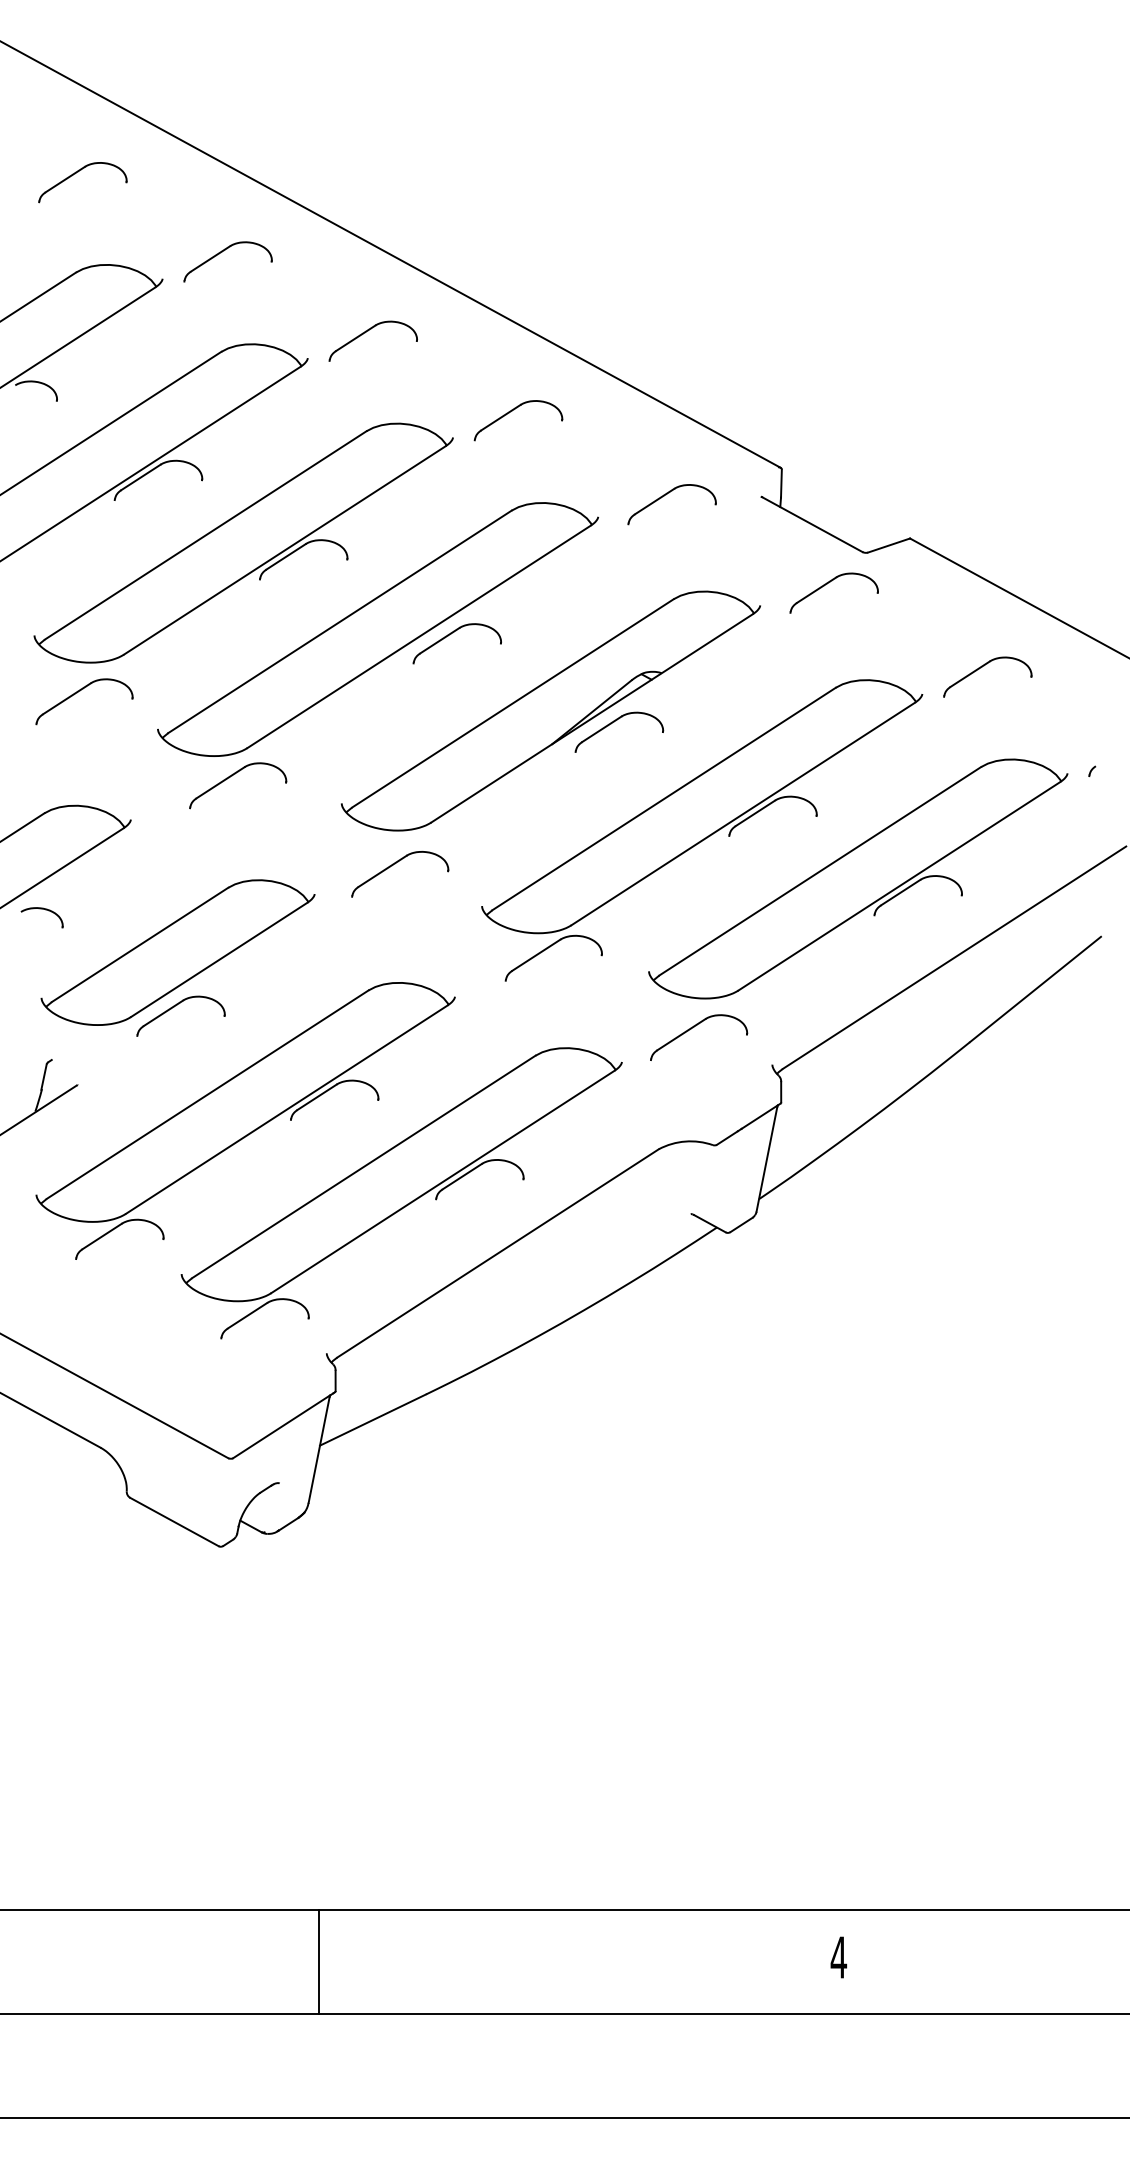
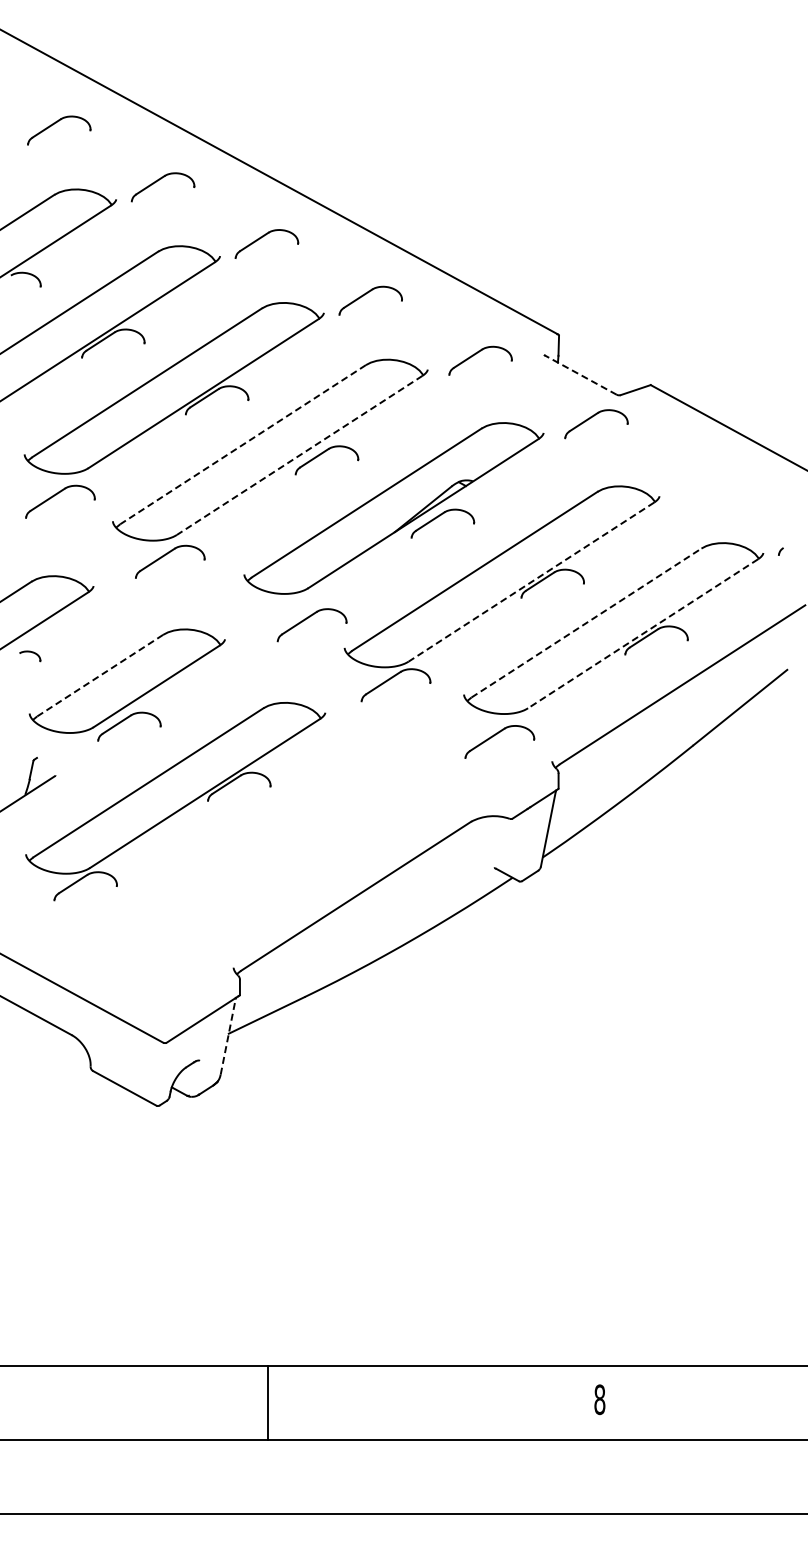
line: (811, 525) -> (580, 375), solid -> dashed
line: (339, 621) -> (242, 444), solid -> dashed
line: (418, 636) -> (299, 455), solid -> dashed
part: (981, 669) -> (701, 478), removed
line: (743, 814) -> (531, 582), solid -> dashed
part: (393, 866) -> (307, 619), moved
line: (820, 871) -> (586, 623), solid -> dashed
line: (899, 885) -> (643, 633), solid -> dashed
part: (41, 918) -> (29, 656), size x0.7
line: (139, 944) -> (99, 675), solid -> dashed
part: (402, 1192) -> (287, 852), removed
line: (319, 1449) -> (228, 1036), solid -> dashed
text: (838, 1957) -> (599, 1399), 4 -> 8
line: (319, 1961) -> (268, 1402), moved

